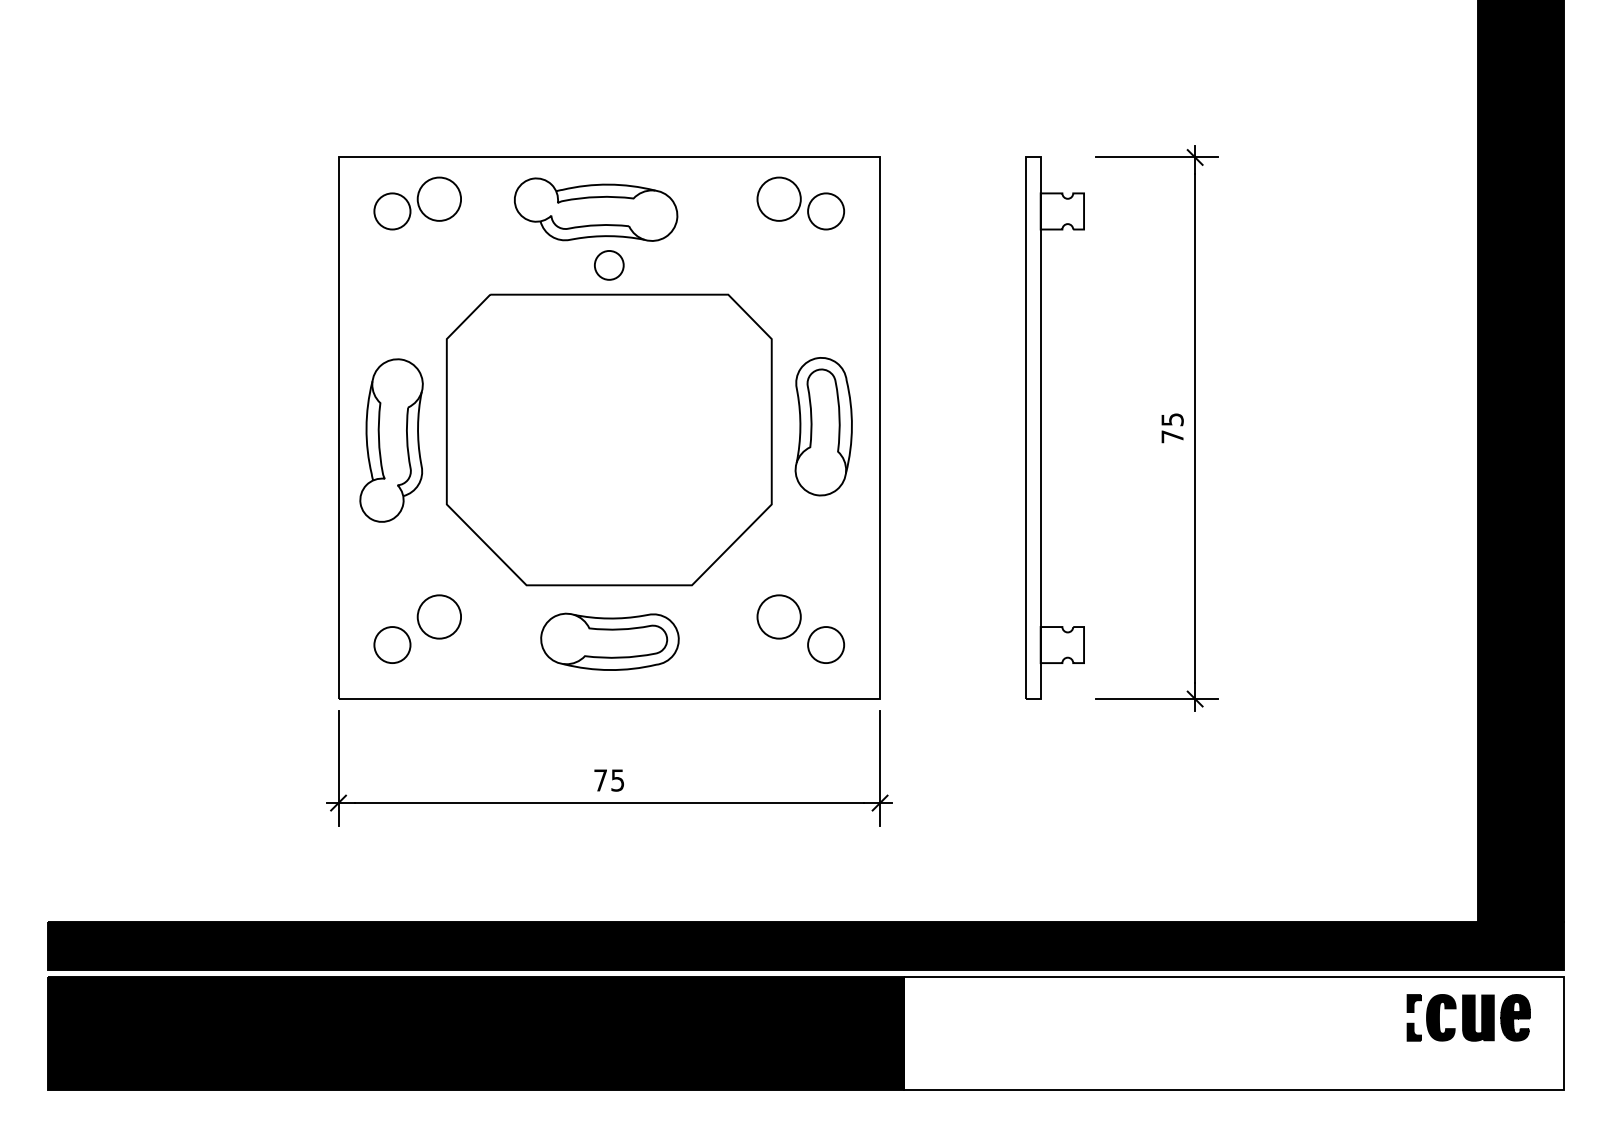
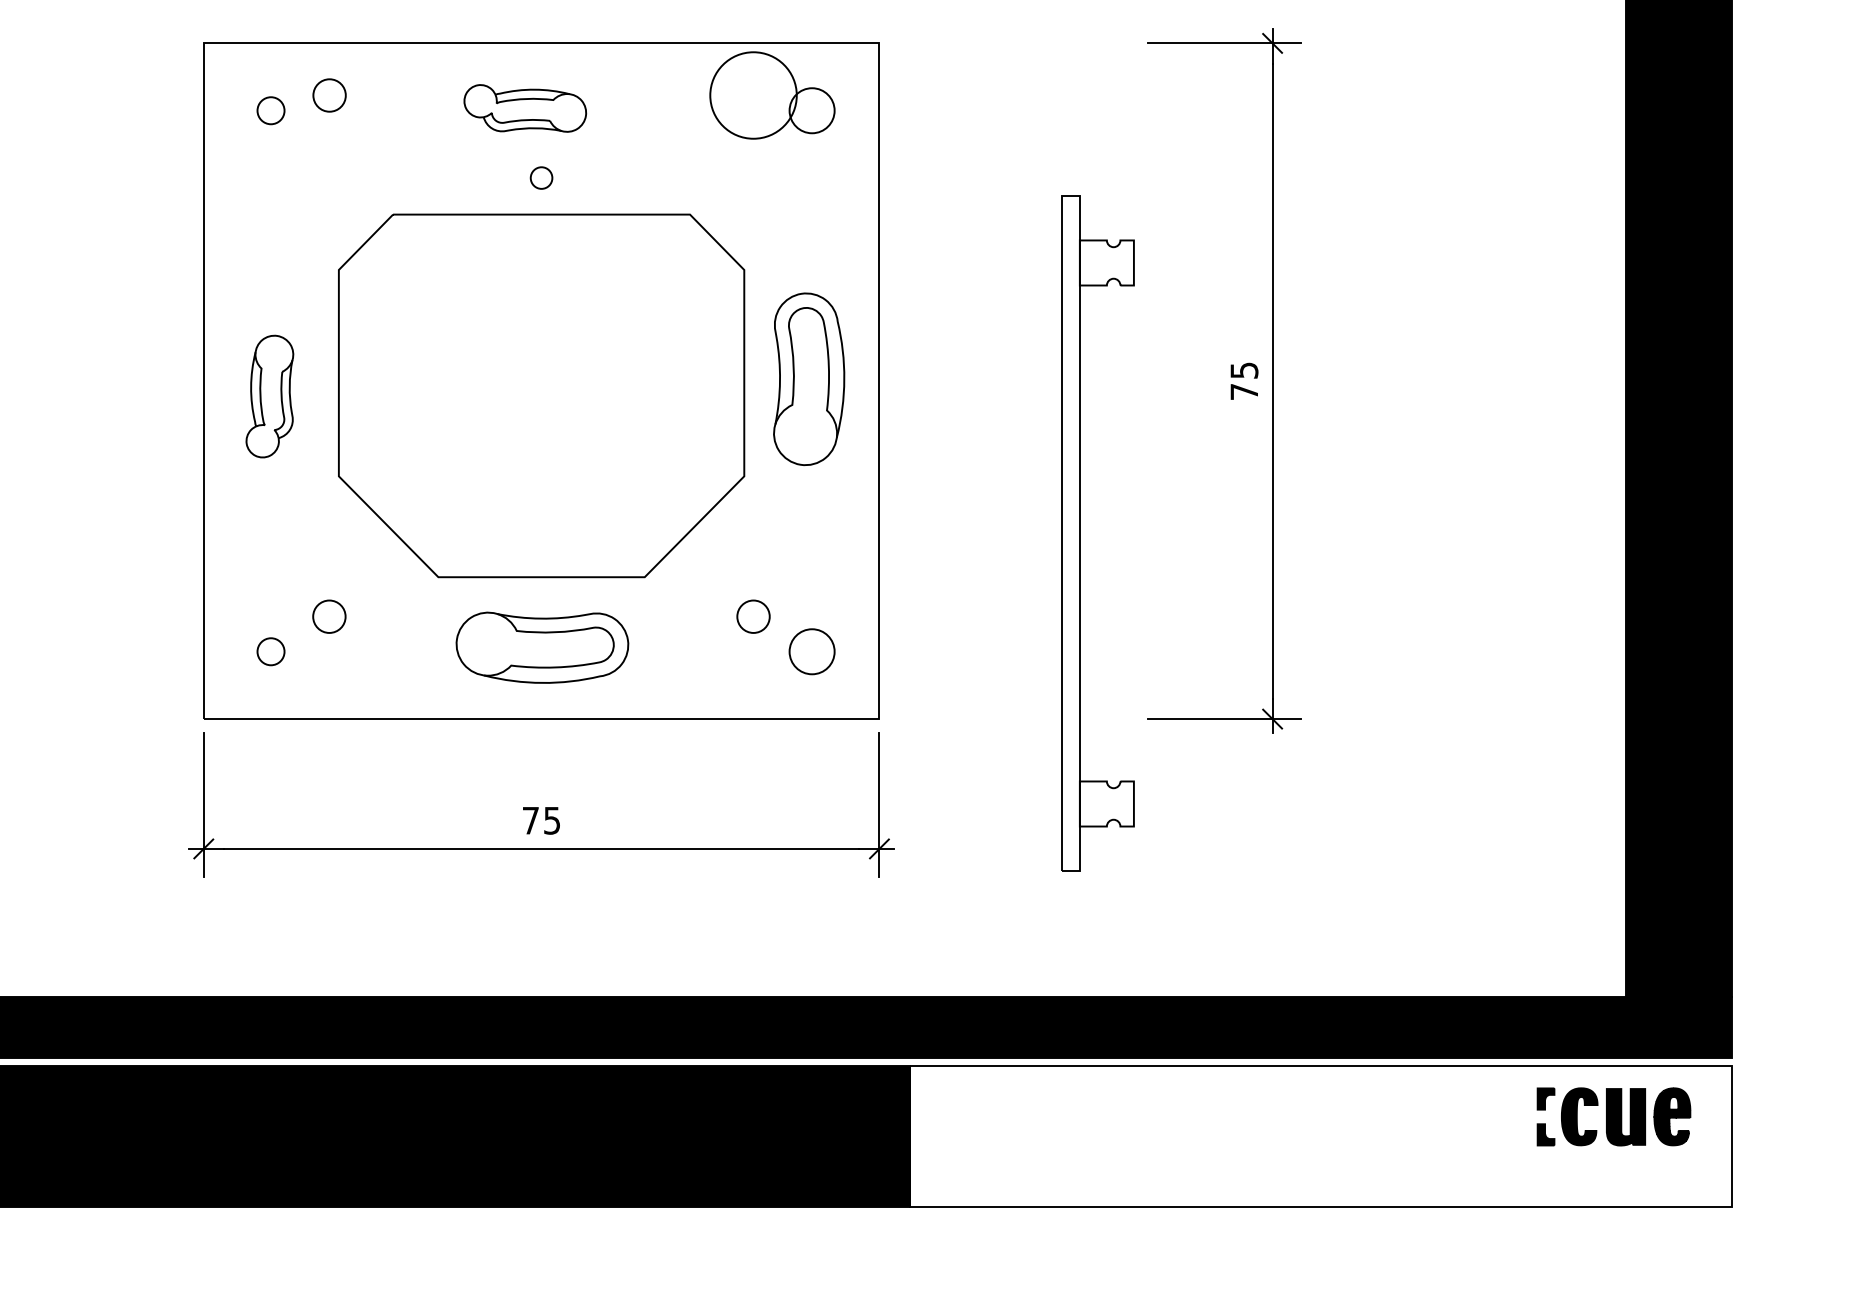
circle: (439, 198) -> (329, 94), size x0.6
circle: (778, 198) -> (752, 94), size x1.6
part: (596, 209) -> (525, 108), size x0.6
circle: (392, 211) -> (271, 110), size x0.6
circle: (608, 264) -> (540, 176), size x0.6
part: (1041, 427) -> (1080, 532), moved
part: (391, 440) -> (269, 396), size x0.6
circle: (438, 616) -> (328, 616), size x0.6
circle: (778, 616) -> (752, 616), size x0.6
circle: (392, 645) -> (271, 652), size x0.6

